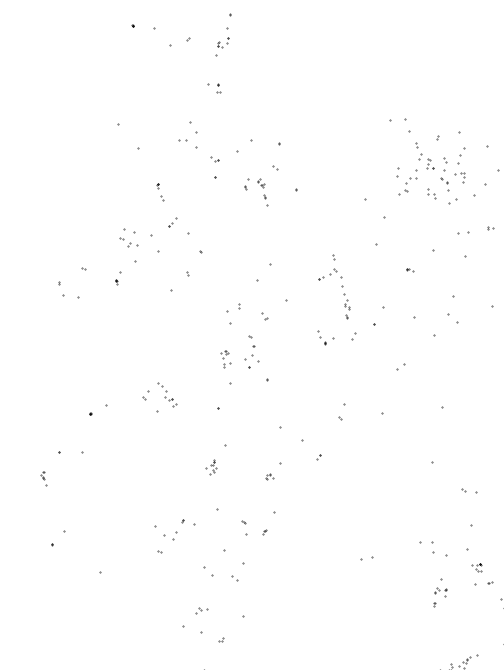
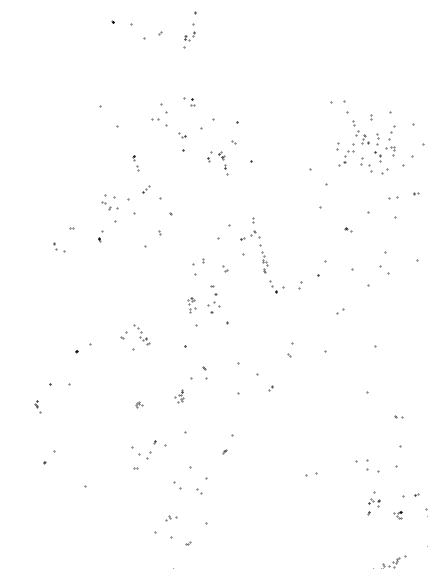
part: (214, 87) -> (189, 101), moved
part: (431, 193) -> (366, 164), size x1.67
part: (335, 286) -> (254, 245), moved
part: (69, 291) -> (59, 247), size x0.62
part: (270, 476) -> (139, 404), moved
part: (469, 490) -> (398, 416), size x0.62
part: (244, 527) -> (204, 372), moved
part: (476, 568) -> (397, 515), moved

